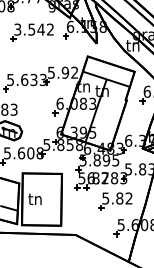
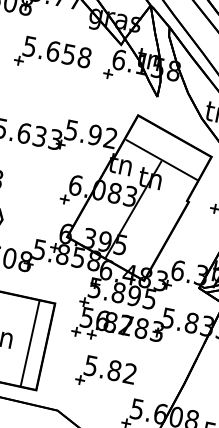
text: (34, 29) -> (57, 52), 3.542 -> 5.658
line: (51, 199) -> (28, 342), added
part: (115, 201) -> (106, 374), moved

